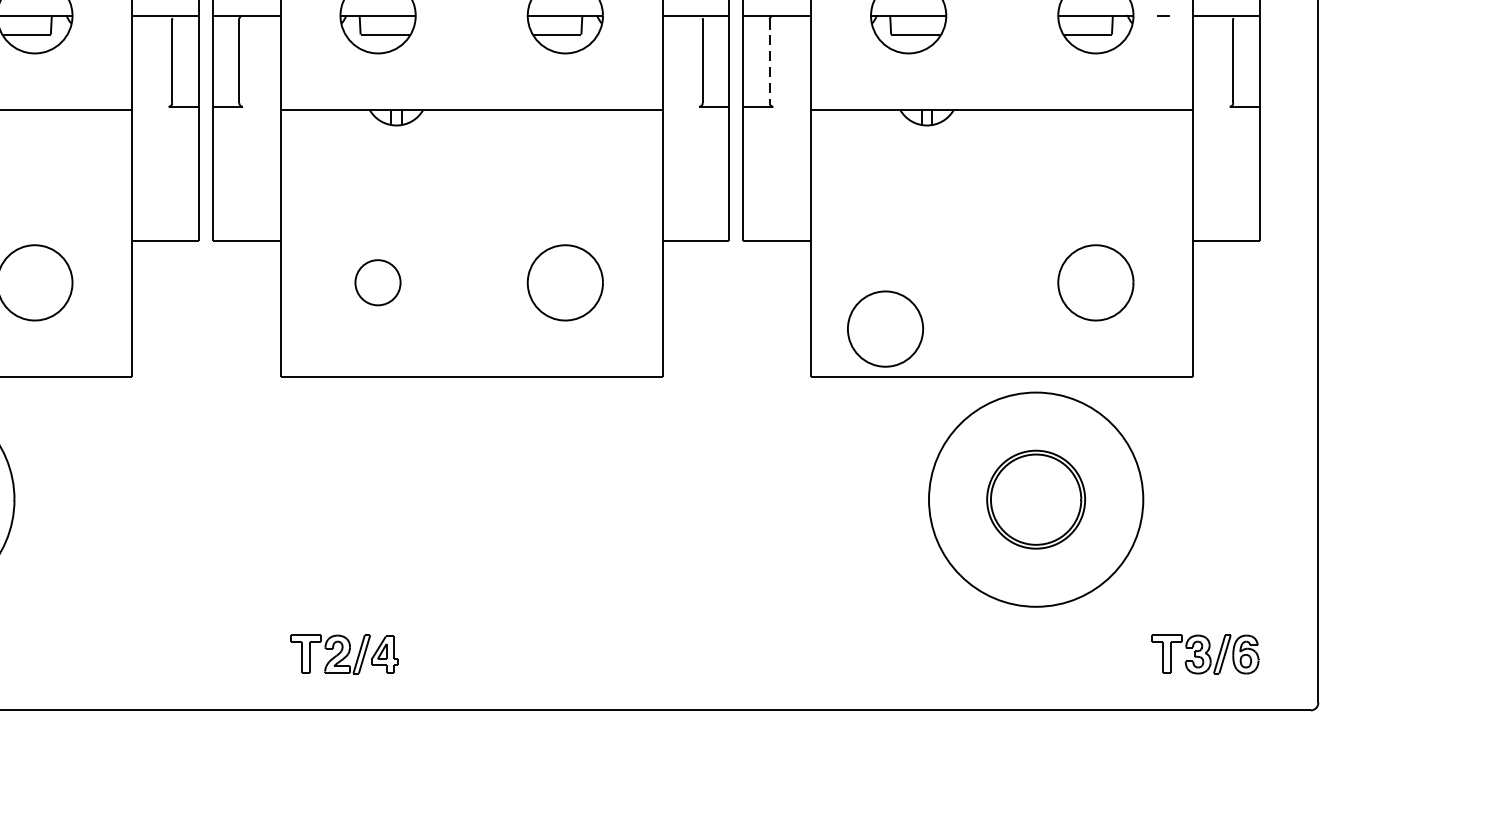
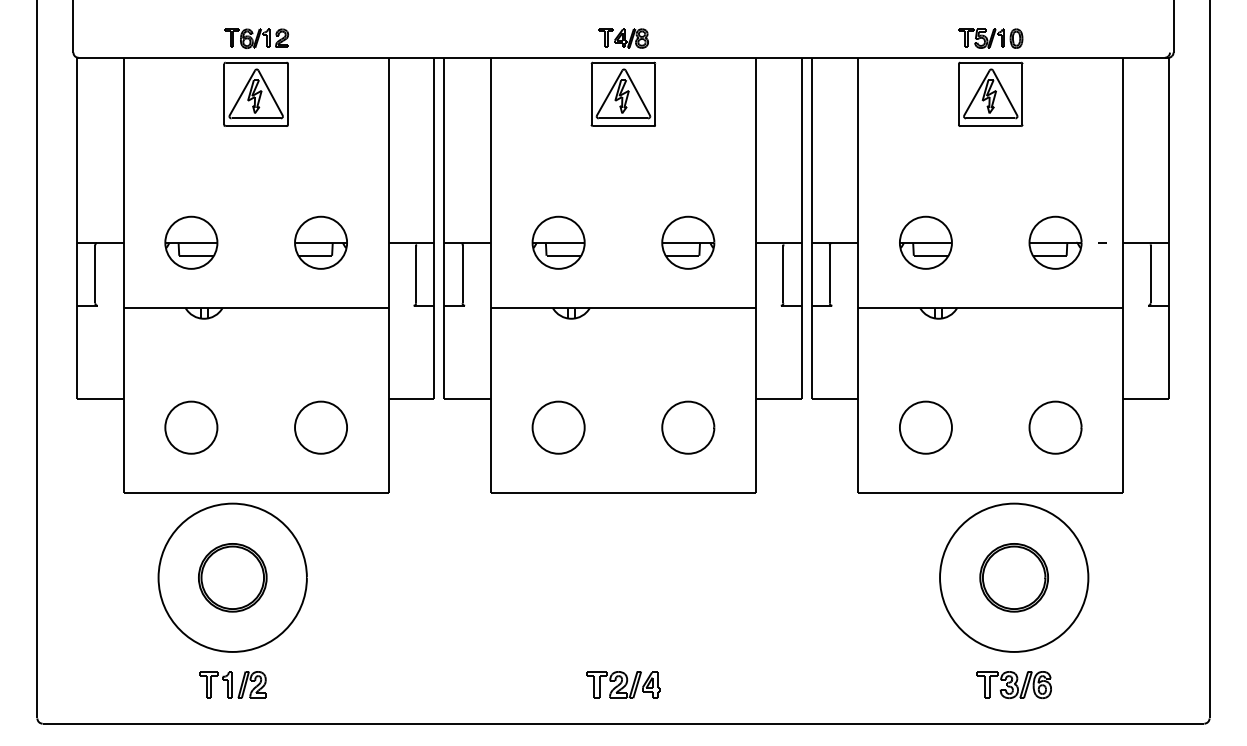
line: (769, 61) -> (829, 274), dashed -> solid
part: (377, 282) -> (558, 427), size x1.67
part: (884, 328) -> (925, 427), moved
part: (344, 653) -> (623, 684), moved
part: (1204, 653) -> (1013, 684), moved

